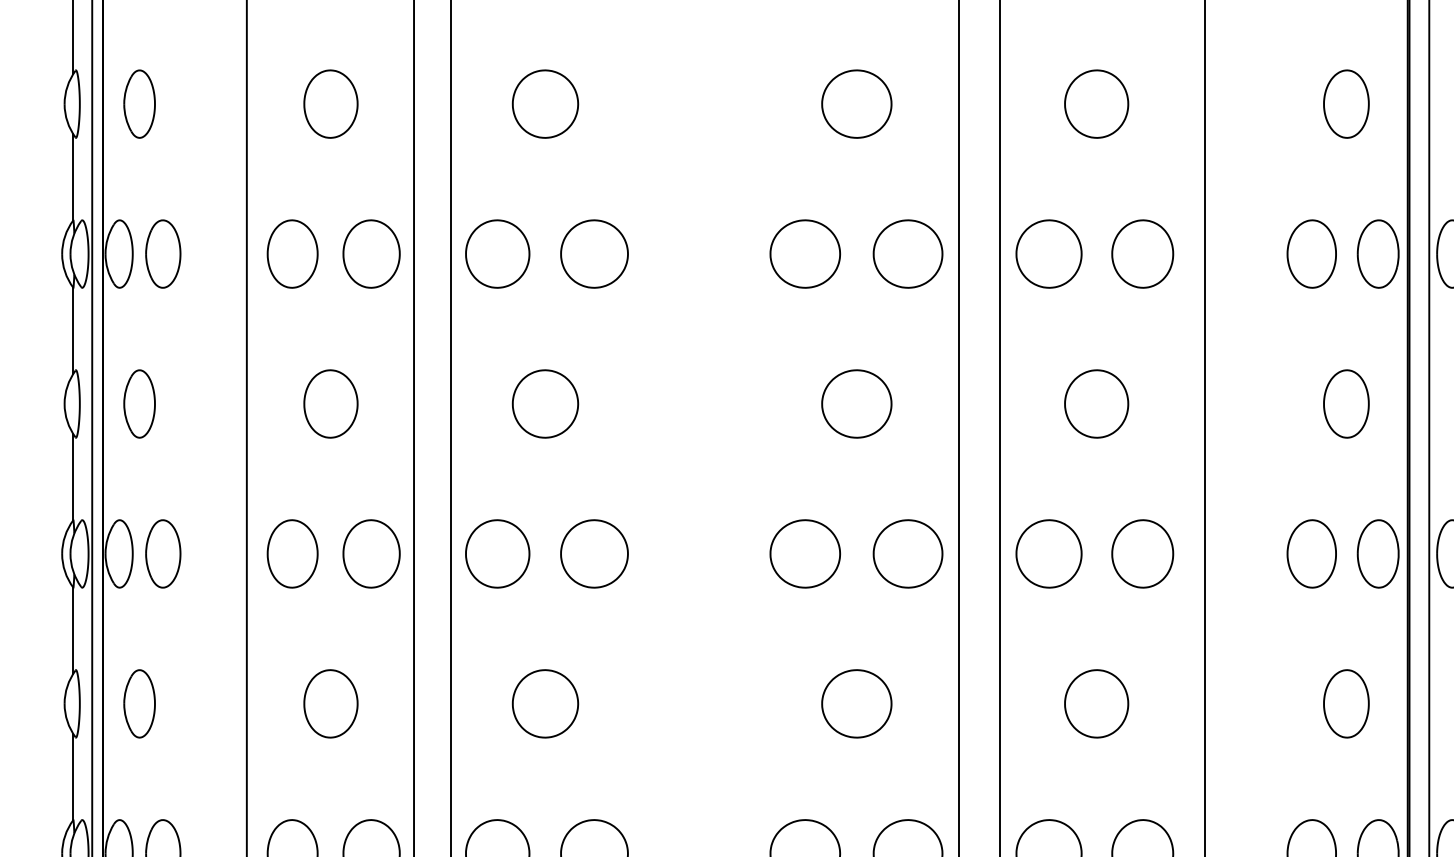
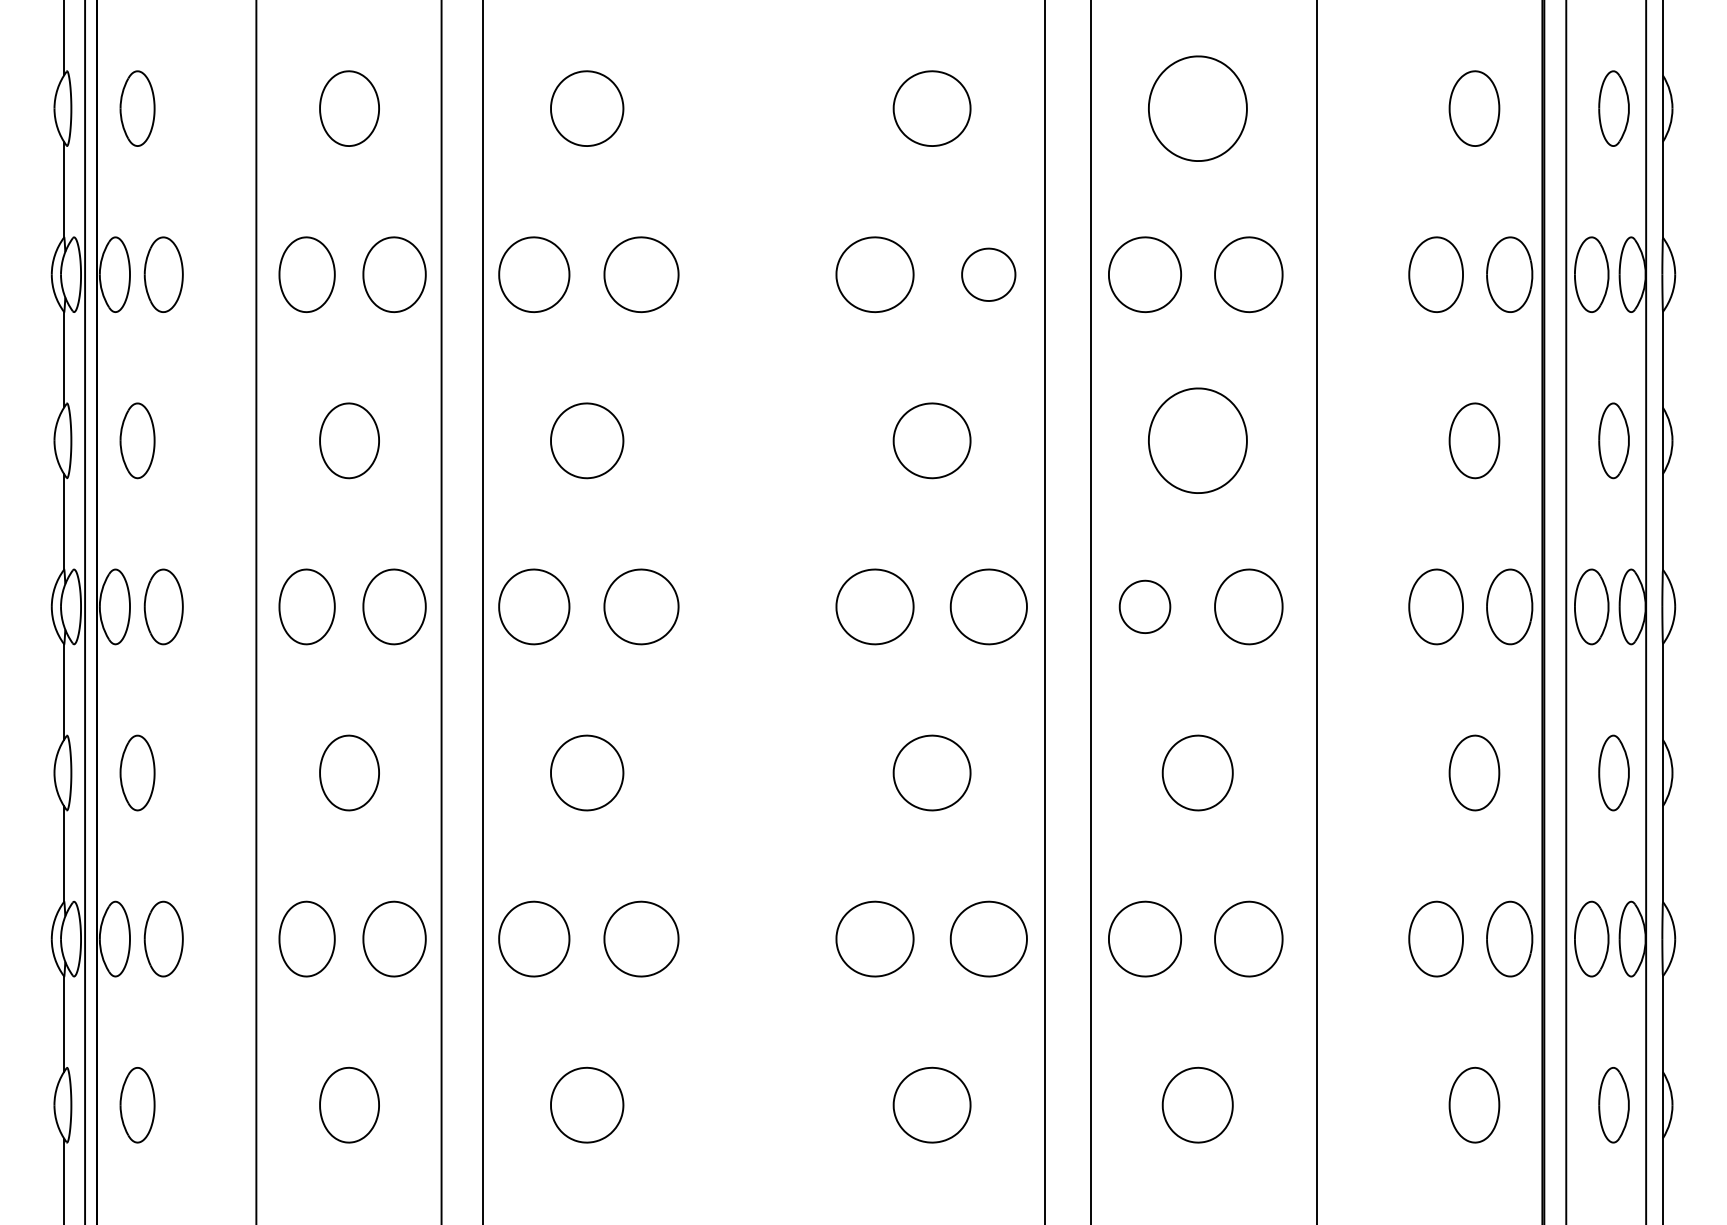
part: (1096, 104) -> (1197, 108), size x1.4
part: (907, 253) -> (988, 274), size x0.7
part: (1096, 403) -> (1197, 440), size x1.4
part: (1048, 553) -> (1144, 606), size x0.7

